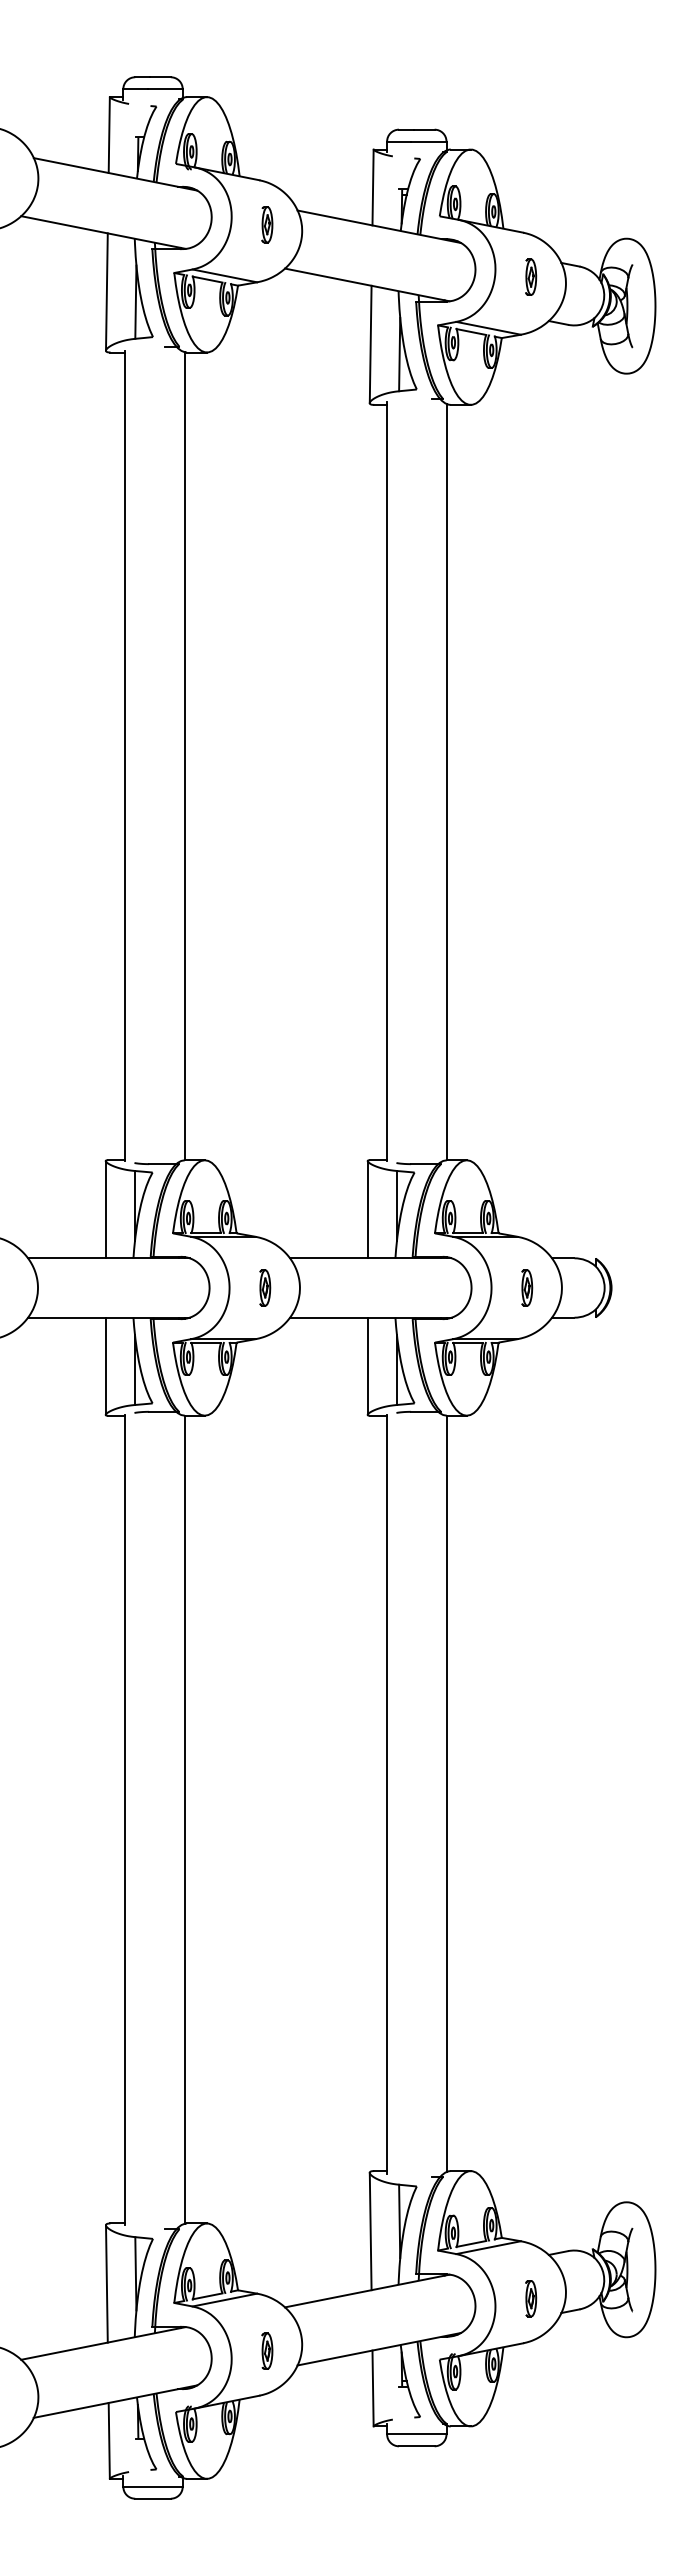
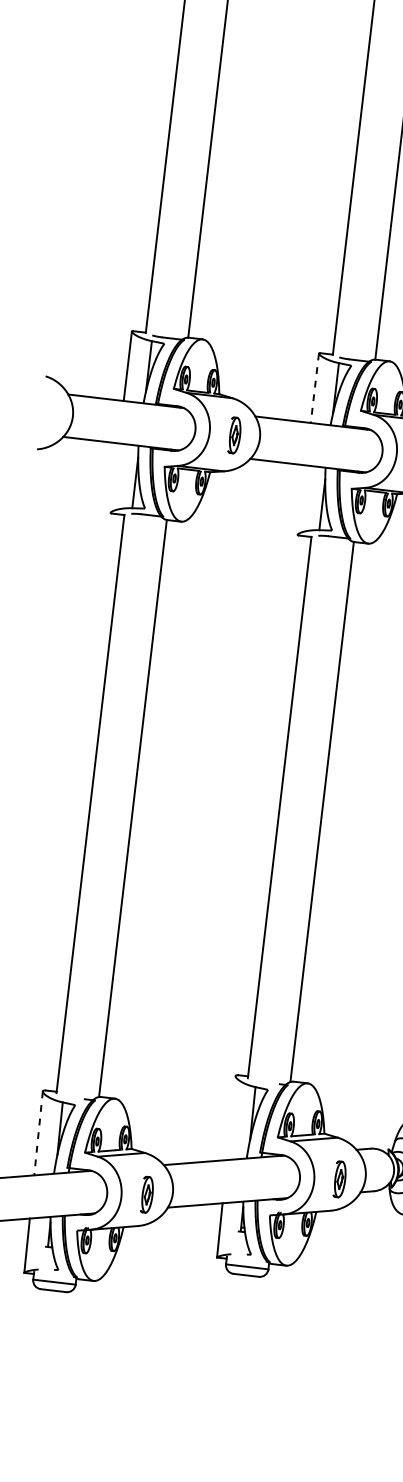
line: (367, 1209) -> (314, 388), solid -> dashed
part: (265, 1287) -> (235, 435), size x1.4
line: (105, 1365) -> (114, 477), removed
line: (367, 1365) -> (301, 499), removed
line: (370, 2231) -> (231, 1118), removed
line: (106, 2283) -> (38, 1133), solid -> dashed
part: (531, 2298) -> (340, 1179), size x1.4
part: (267, 2350) -> (147, 1194), size x1.4

